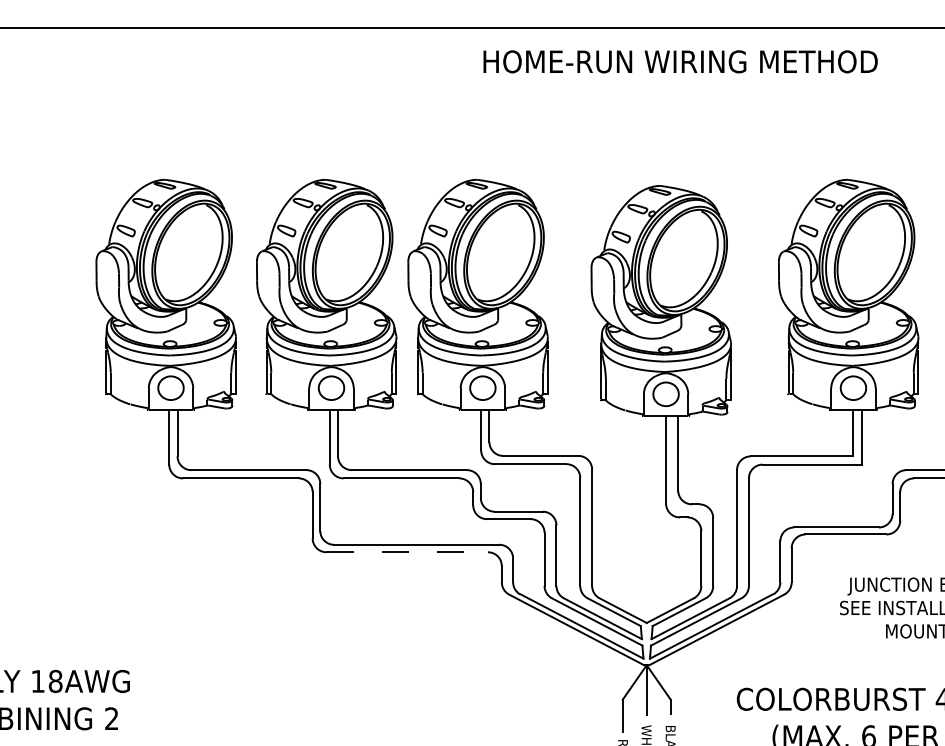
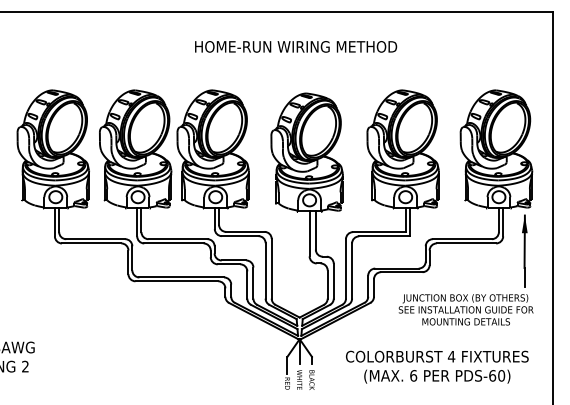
text: (681, 61) -> (296, 46), moved
line: (408, 552) -> (177, 281), dashed -> solid

